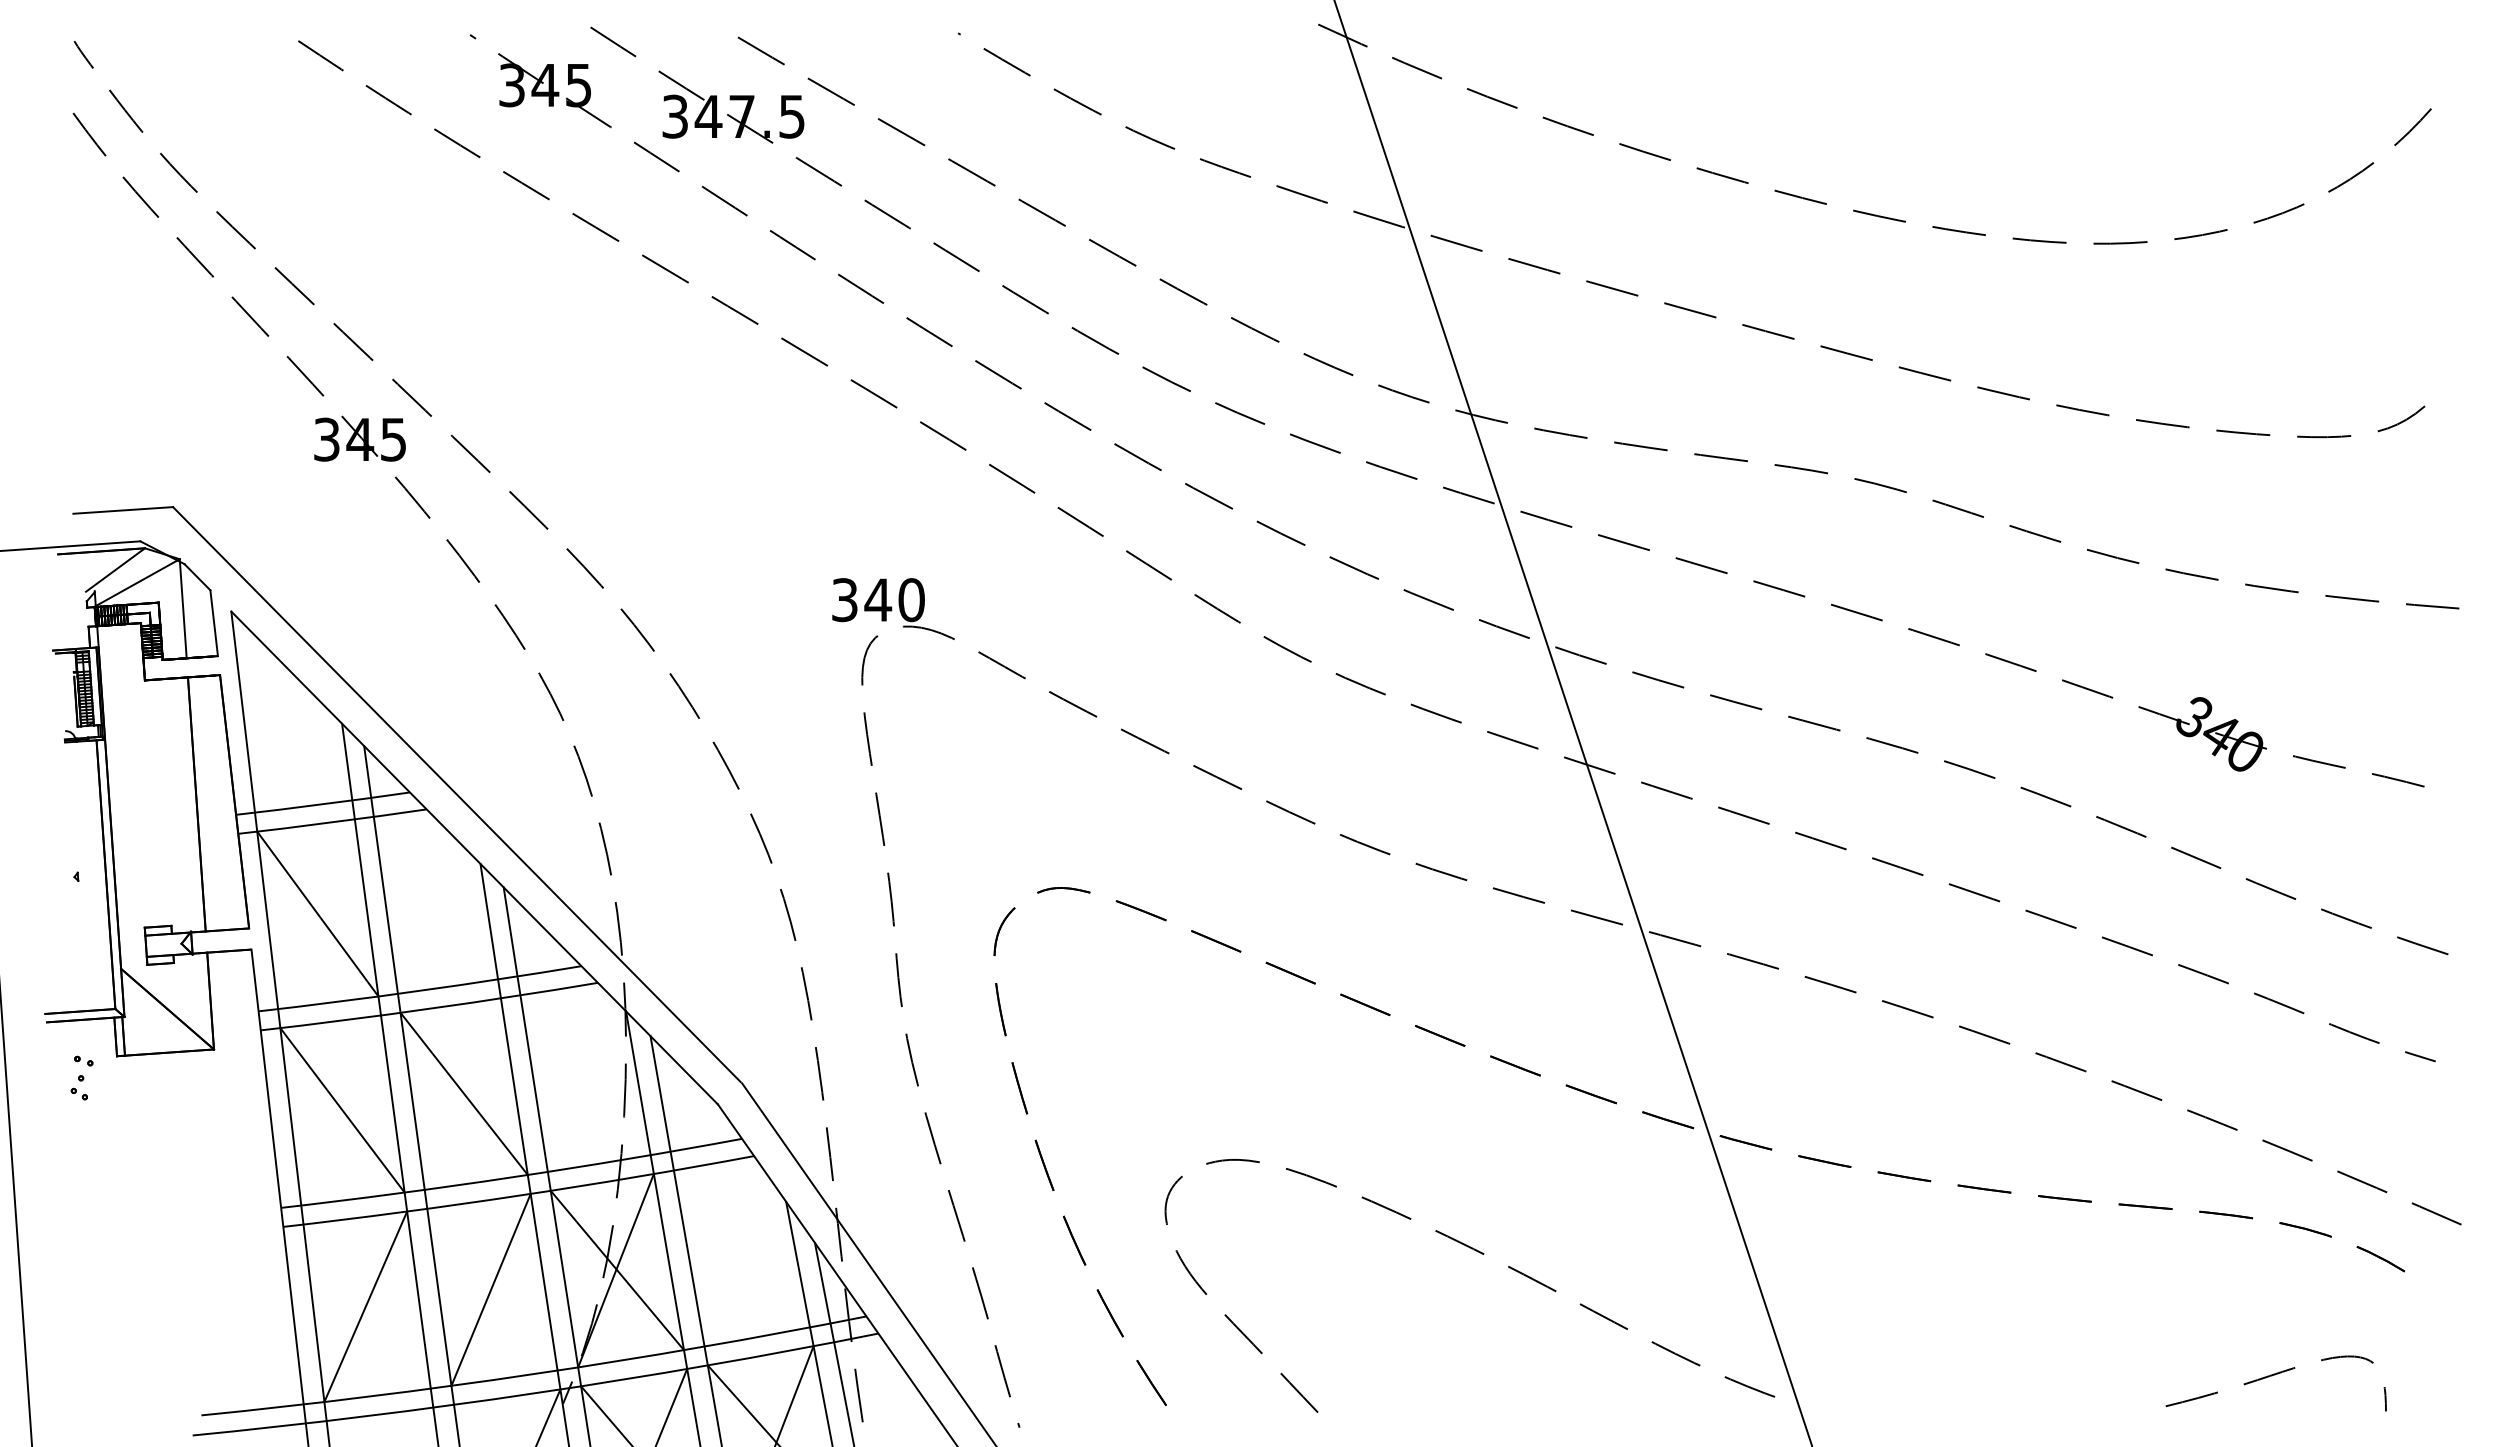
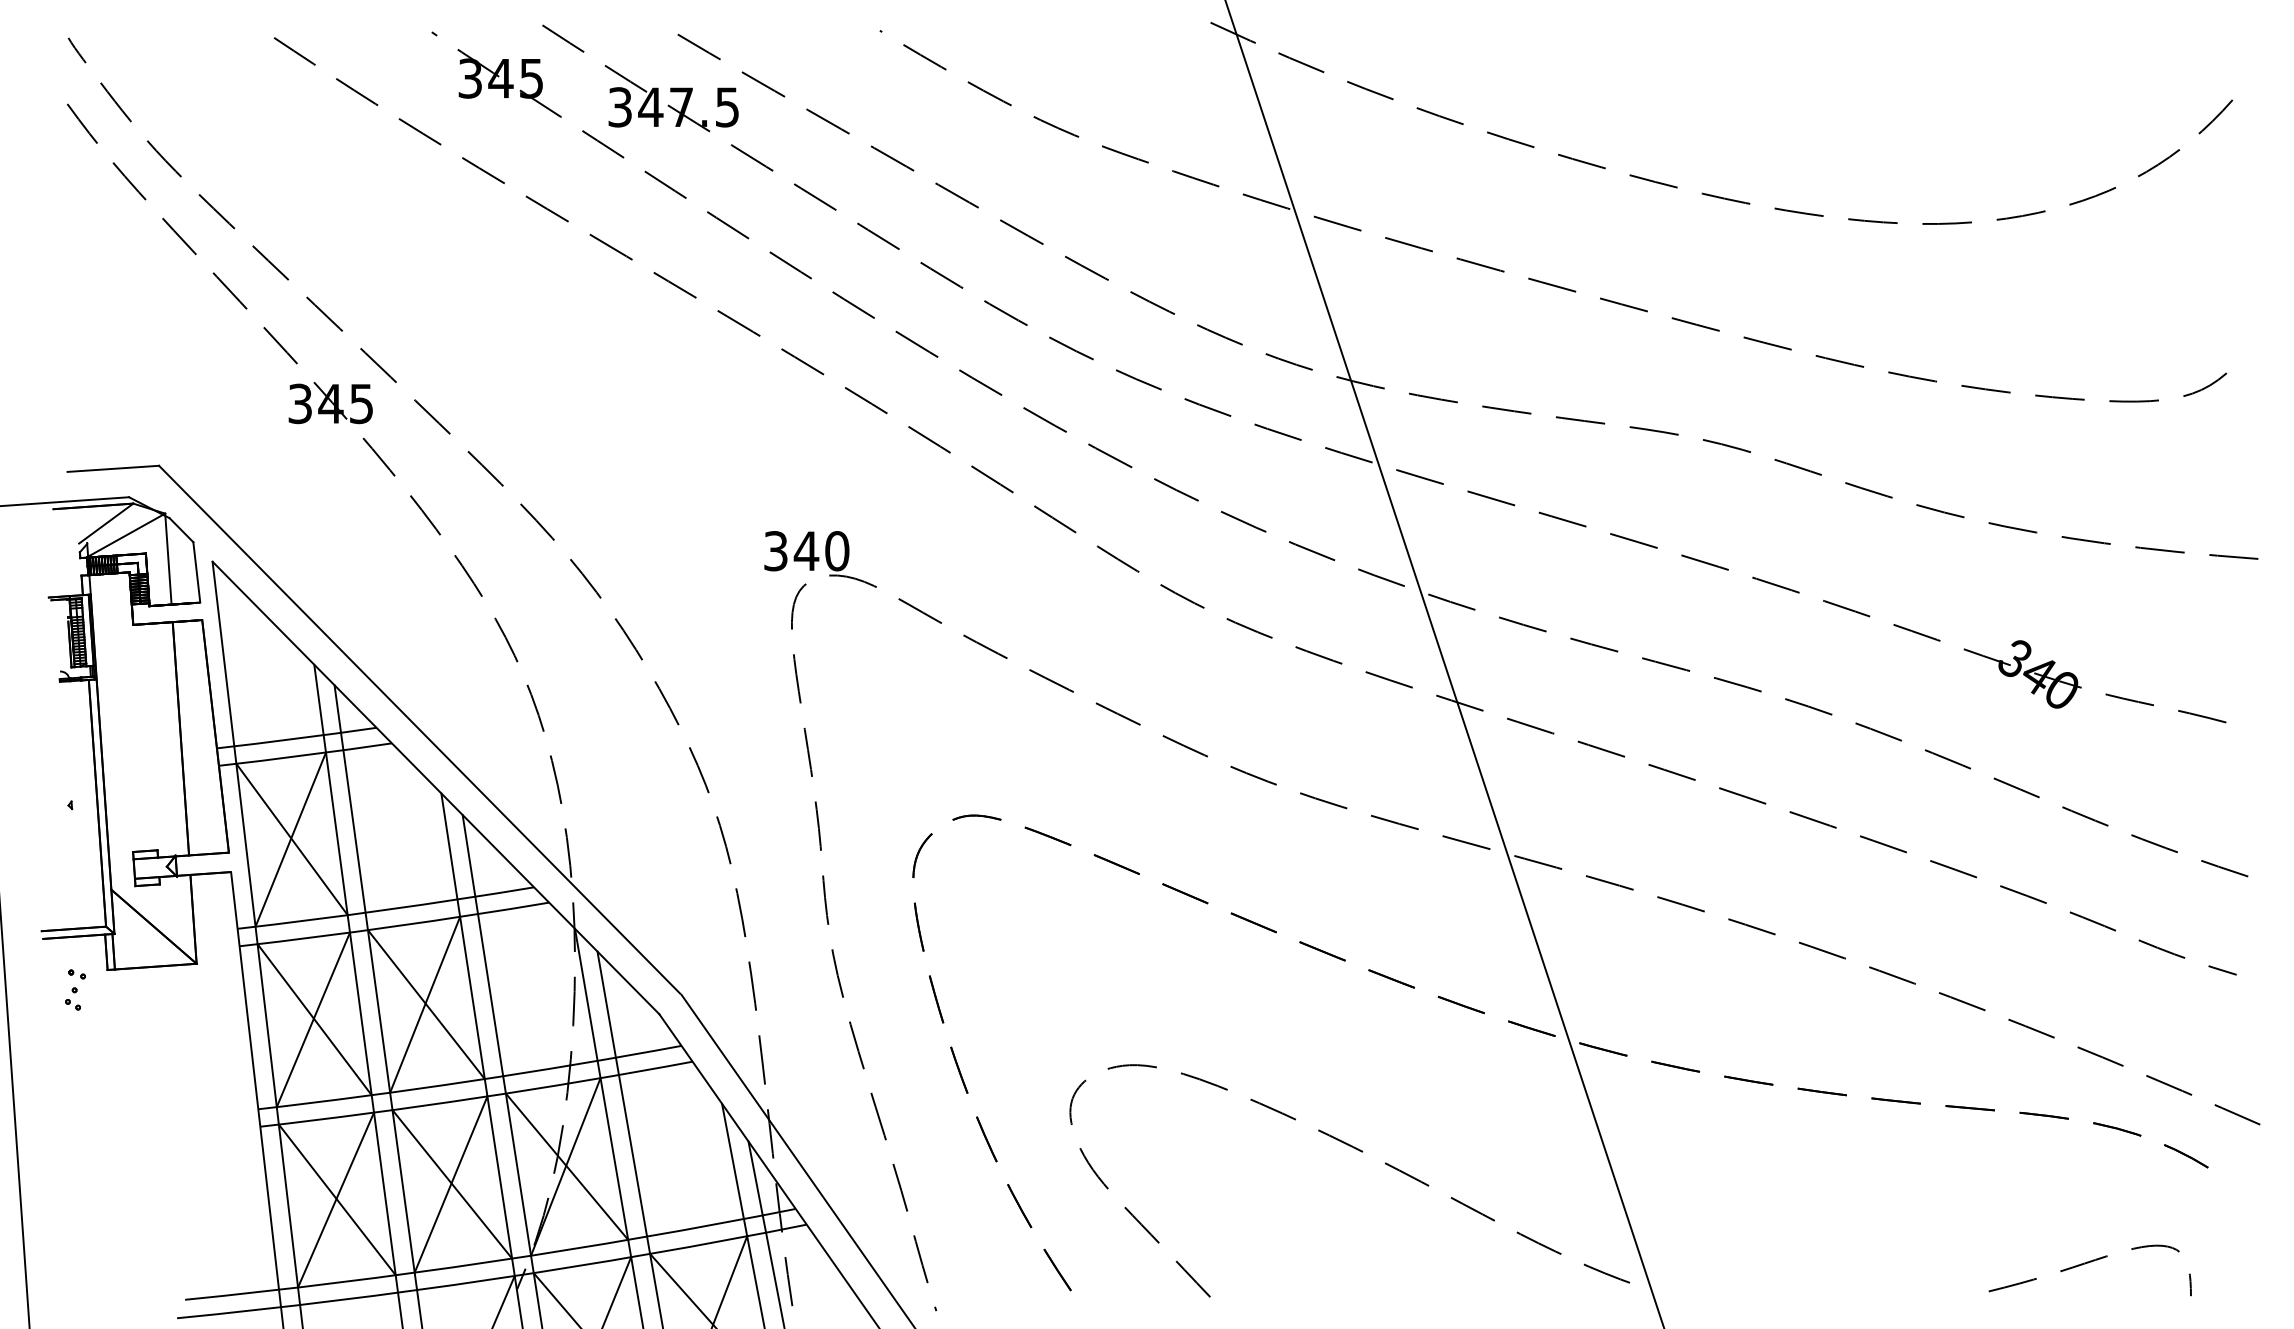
line: (316, 914) -> (290, 839), added
line: (462, 1093) -> (424, 1004), added
line: (341, 1110) -> (313, 1019), added
line: (492, 1289) -> (452, 1184), added
line: (366, 1306) -> (336, 1199), added

